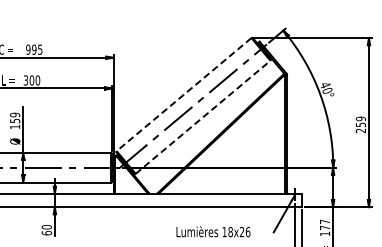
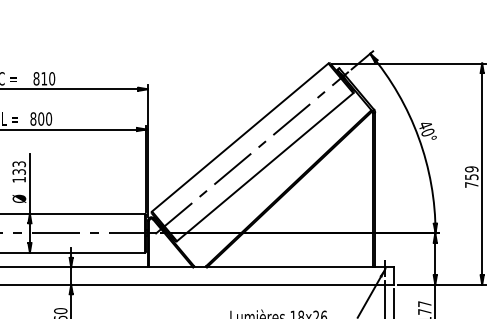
text: (34, 49) -> (44, 78), 995 -> 810
text: (25, 80) -> (32, 119), 300 -> 800
line: (184, 94) -> (240, 137), dashed -> solid
text: (15, 117) -> (19, 167), 159 -> 133
line: (203, 117) -> (265, 167), dashed -> solid
text: (360, 130) -> (471, 184), 259 -> 759

